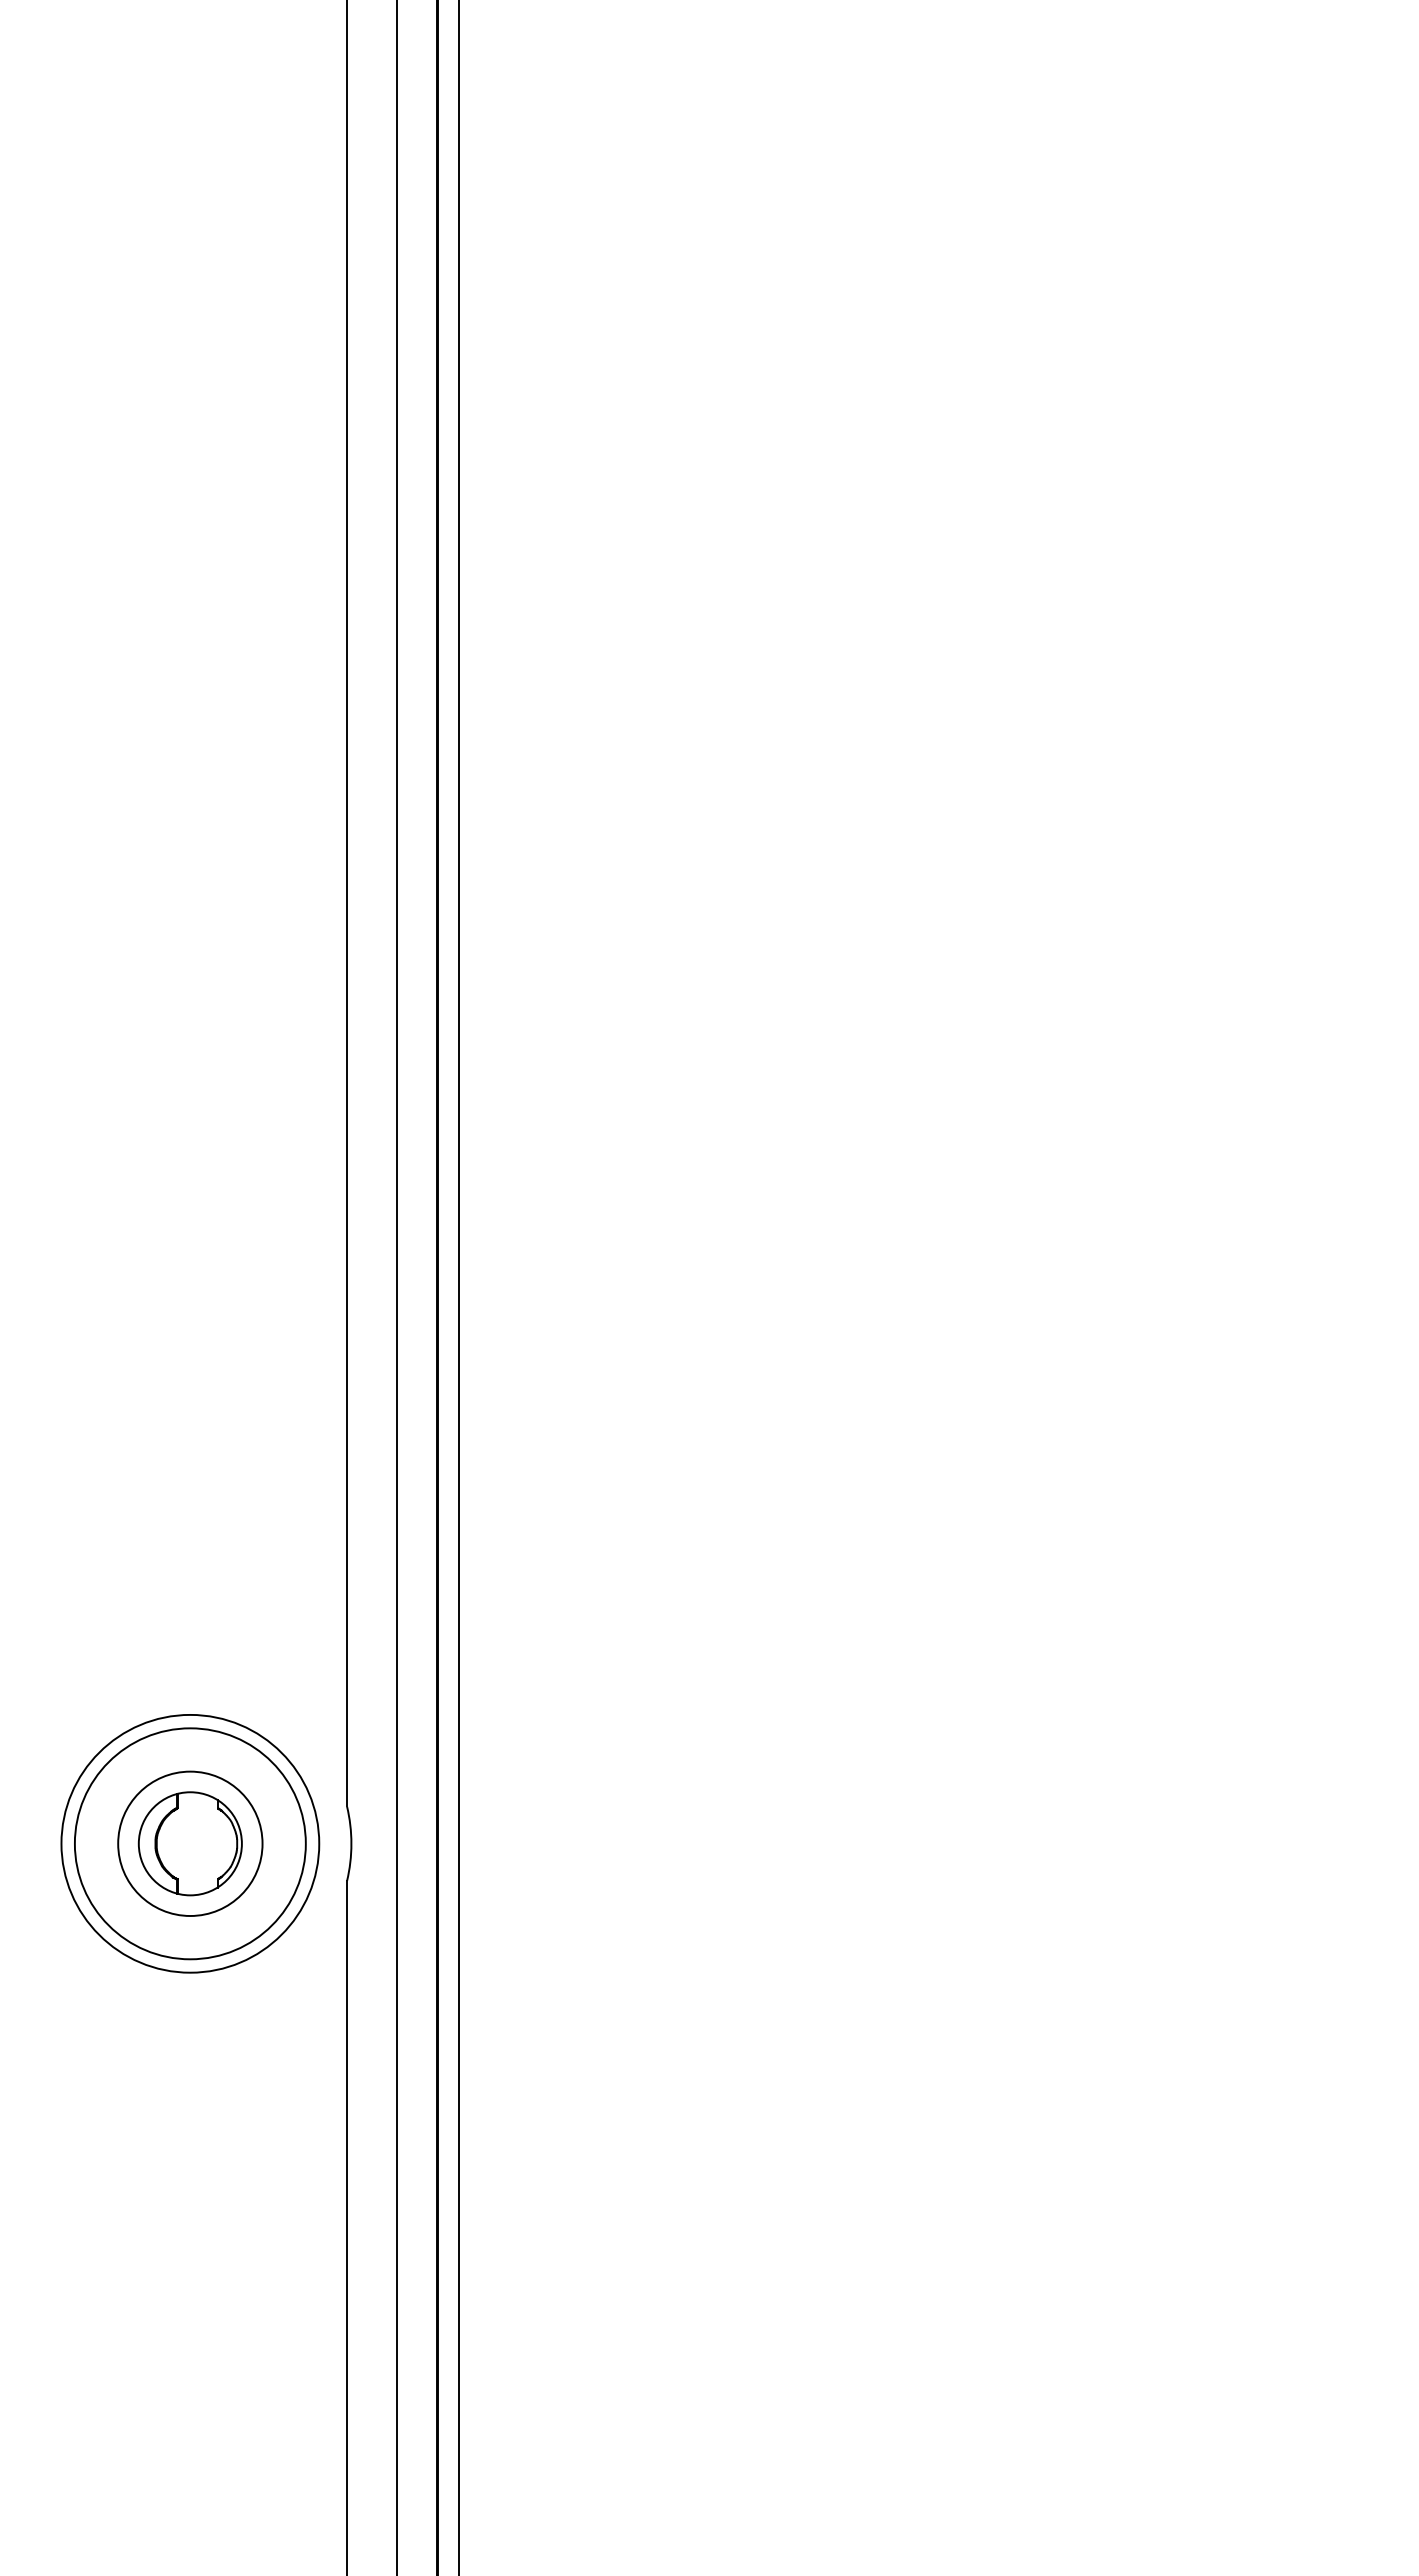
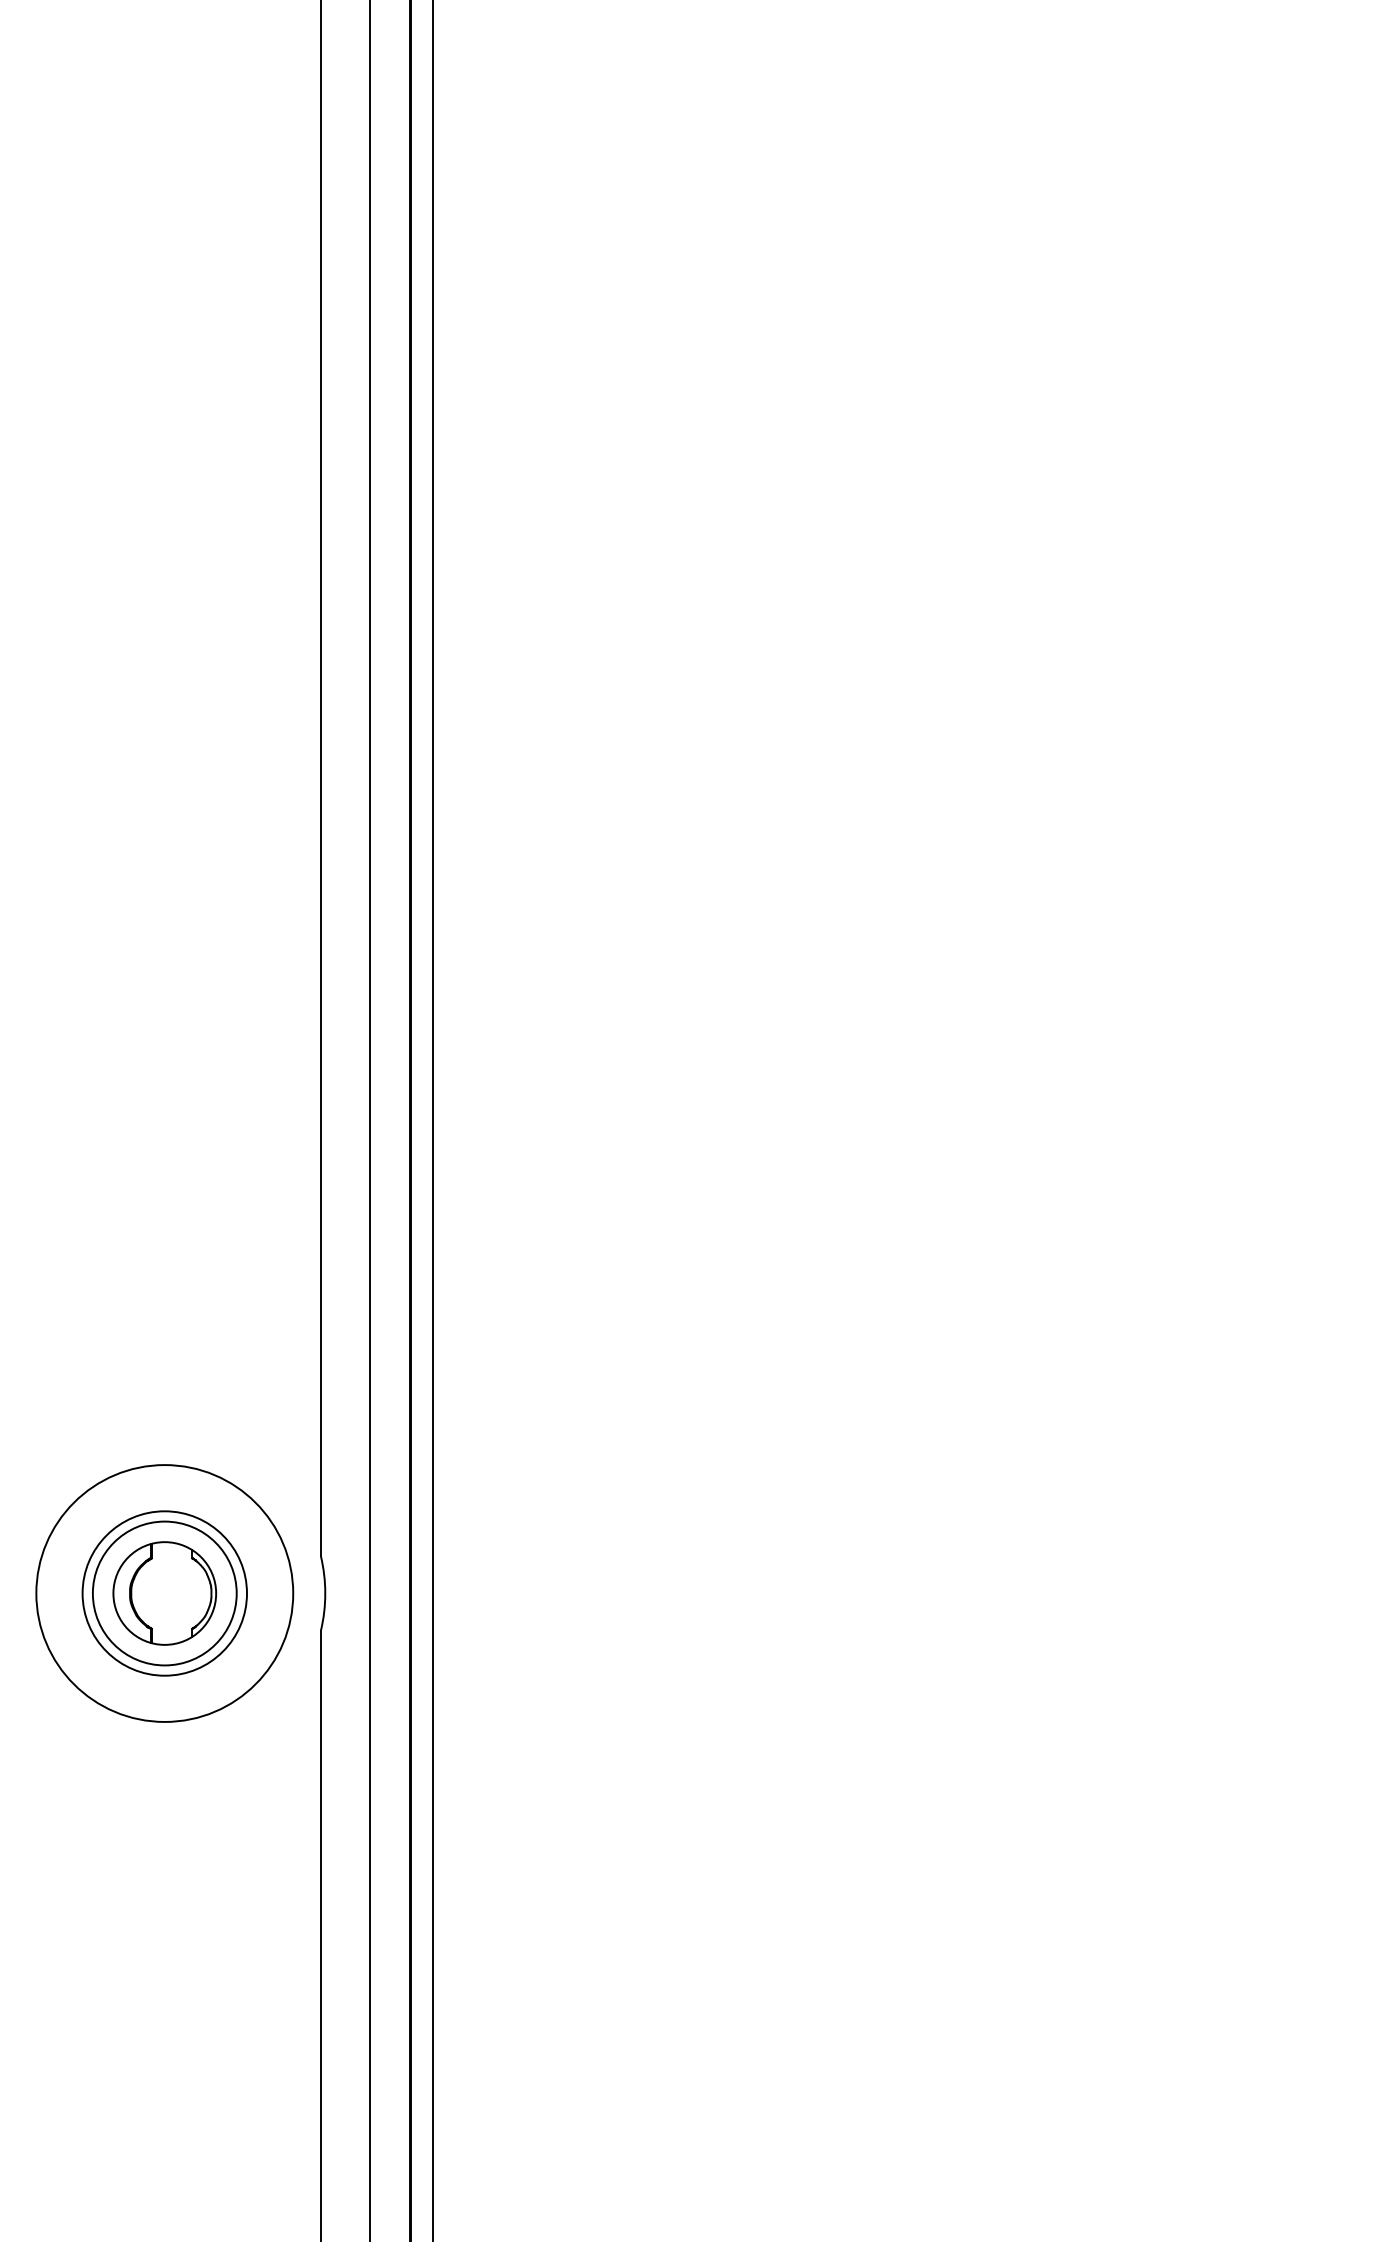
circle: (189, 1843) -> (163, 1593), size x0.71

